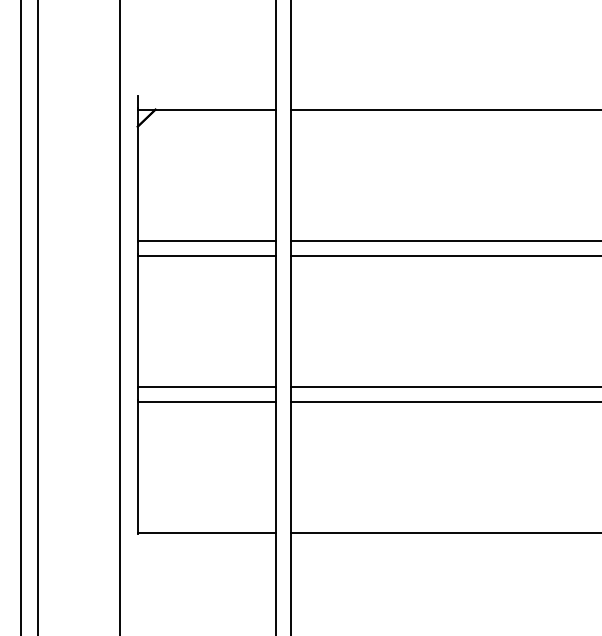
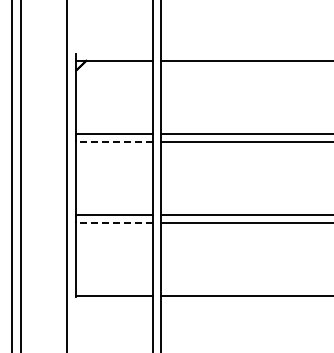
line: (206, 254) -> (114, 141), solid -> dashed
line: (206, 400) -> (114, 222), solid -> dashed

